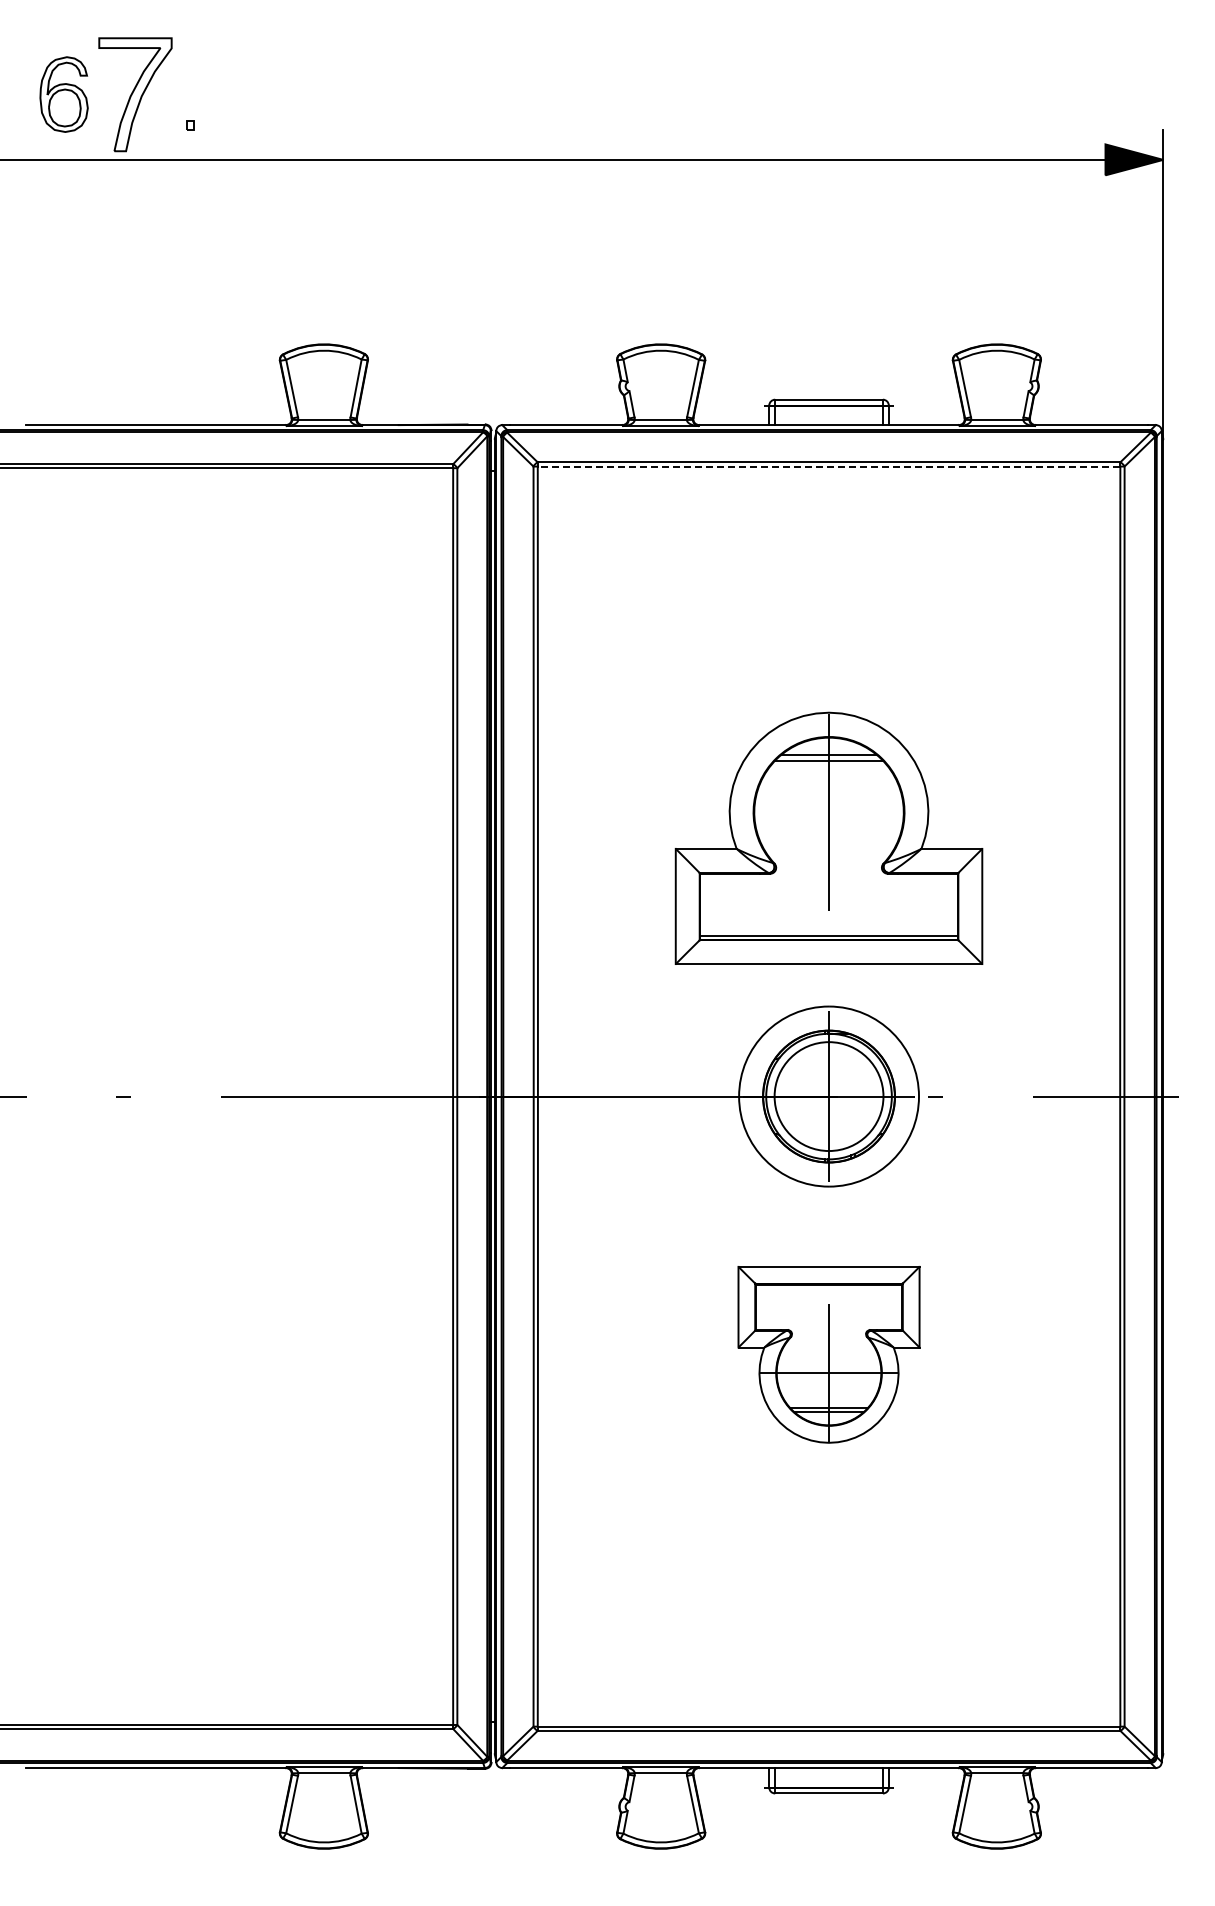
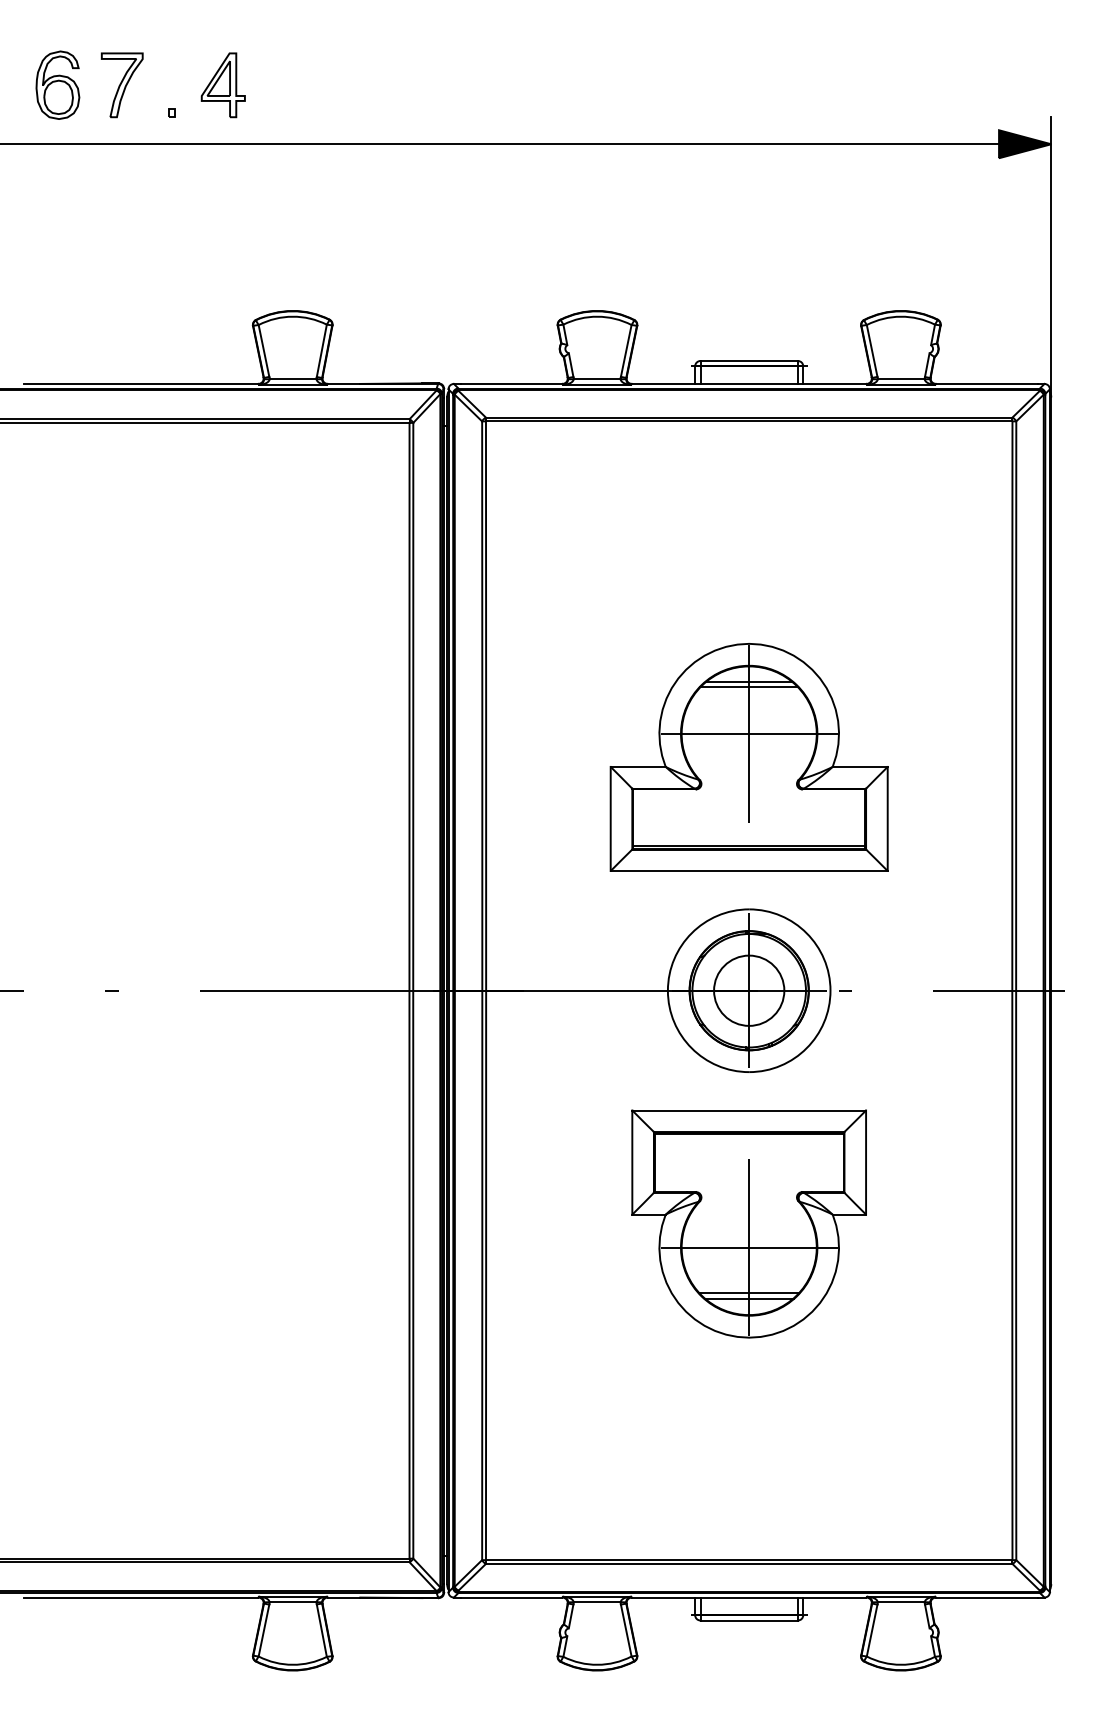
part: (134, 94) -> (121, 85), size x0.62
part: (246, 94) -> (222, 85), added
line: (828, 466) -> (748, 421), dashed -> solid
line: (828, 812) -> (748, 734), added
circle: (828, 1096) -> (748, 990), size x0.71
part: (828, 1354) -> (748, 1223), size x1.43

